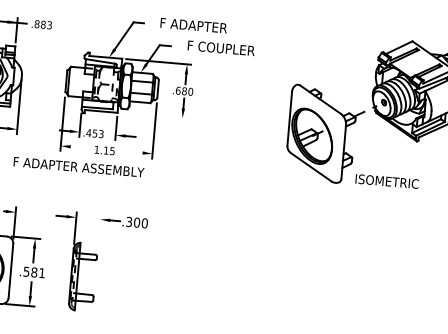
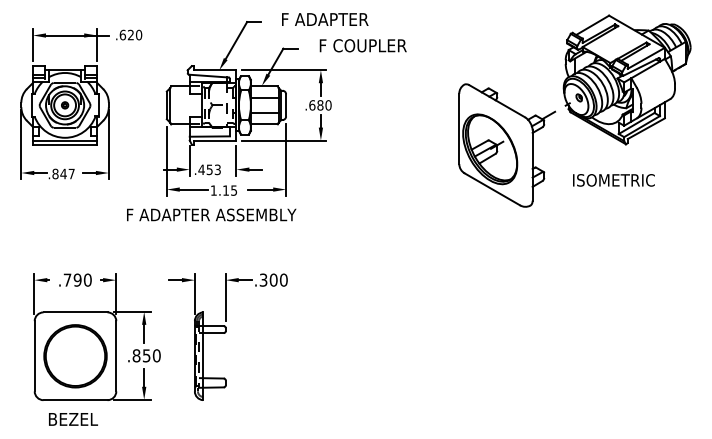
text: (43, 24) -> (130, 34), .883 -> .620
line: (153, 115) -> (283, 140), added
line: (81, 147) -> (193, 189), added
line: (132, 152) -> (260, 189), added
text: (78, 166) -> (211, 214), moved
text: (386, 181) -> (613, 180), moved
line: (98, 232) -> (225, 297), added
text: (34, 272) -> (146, 355), .581 -> .850

